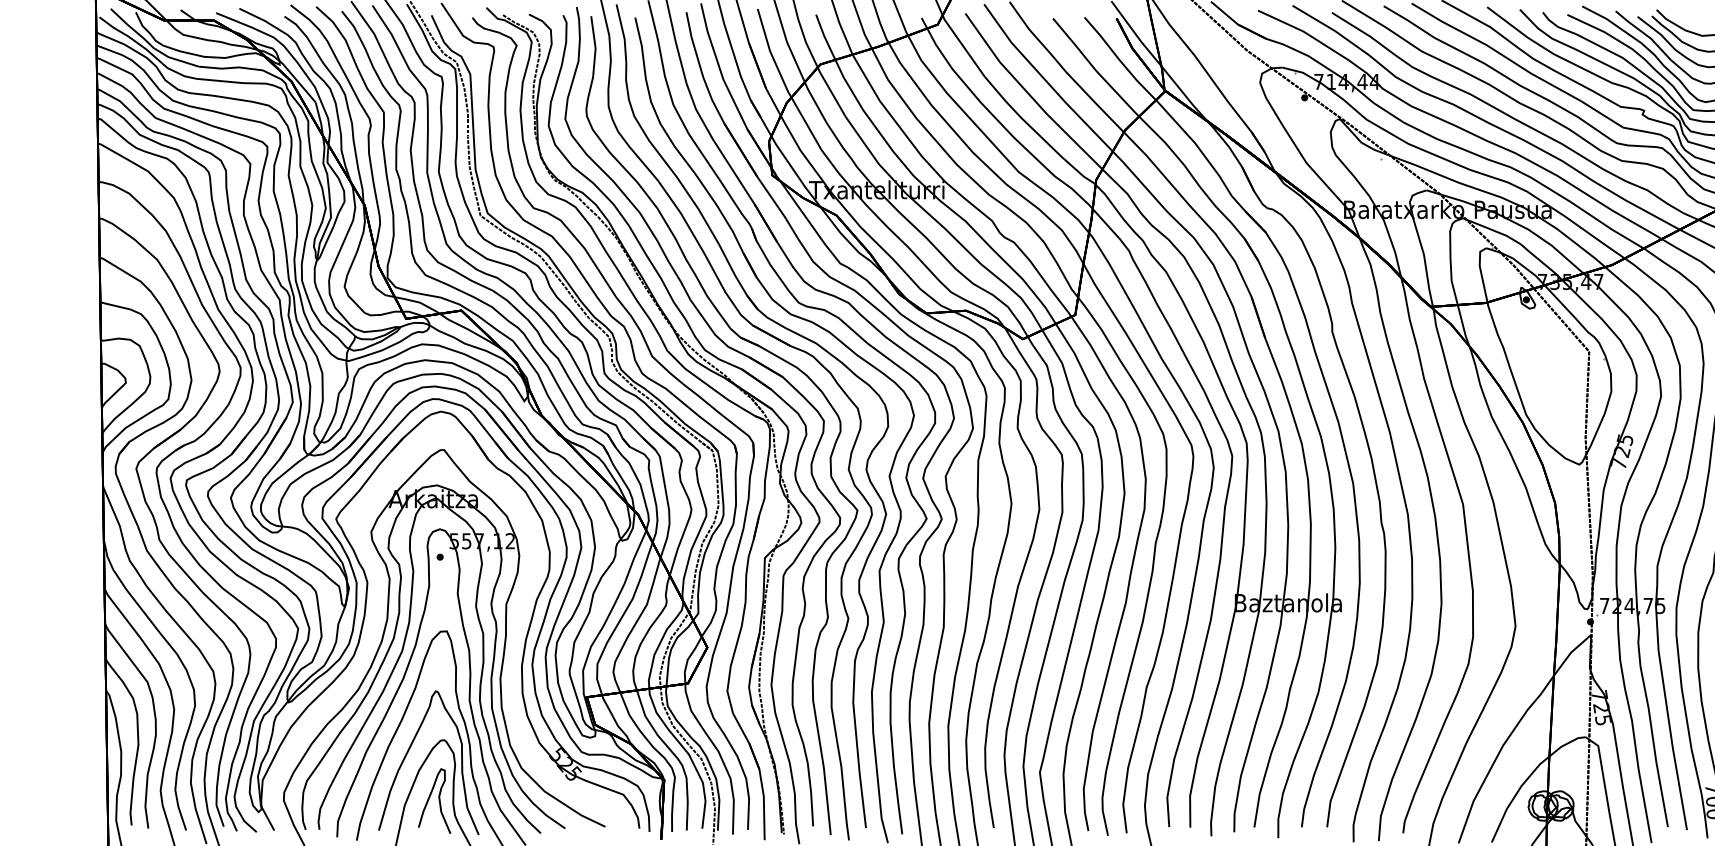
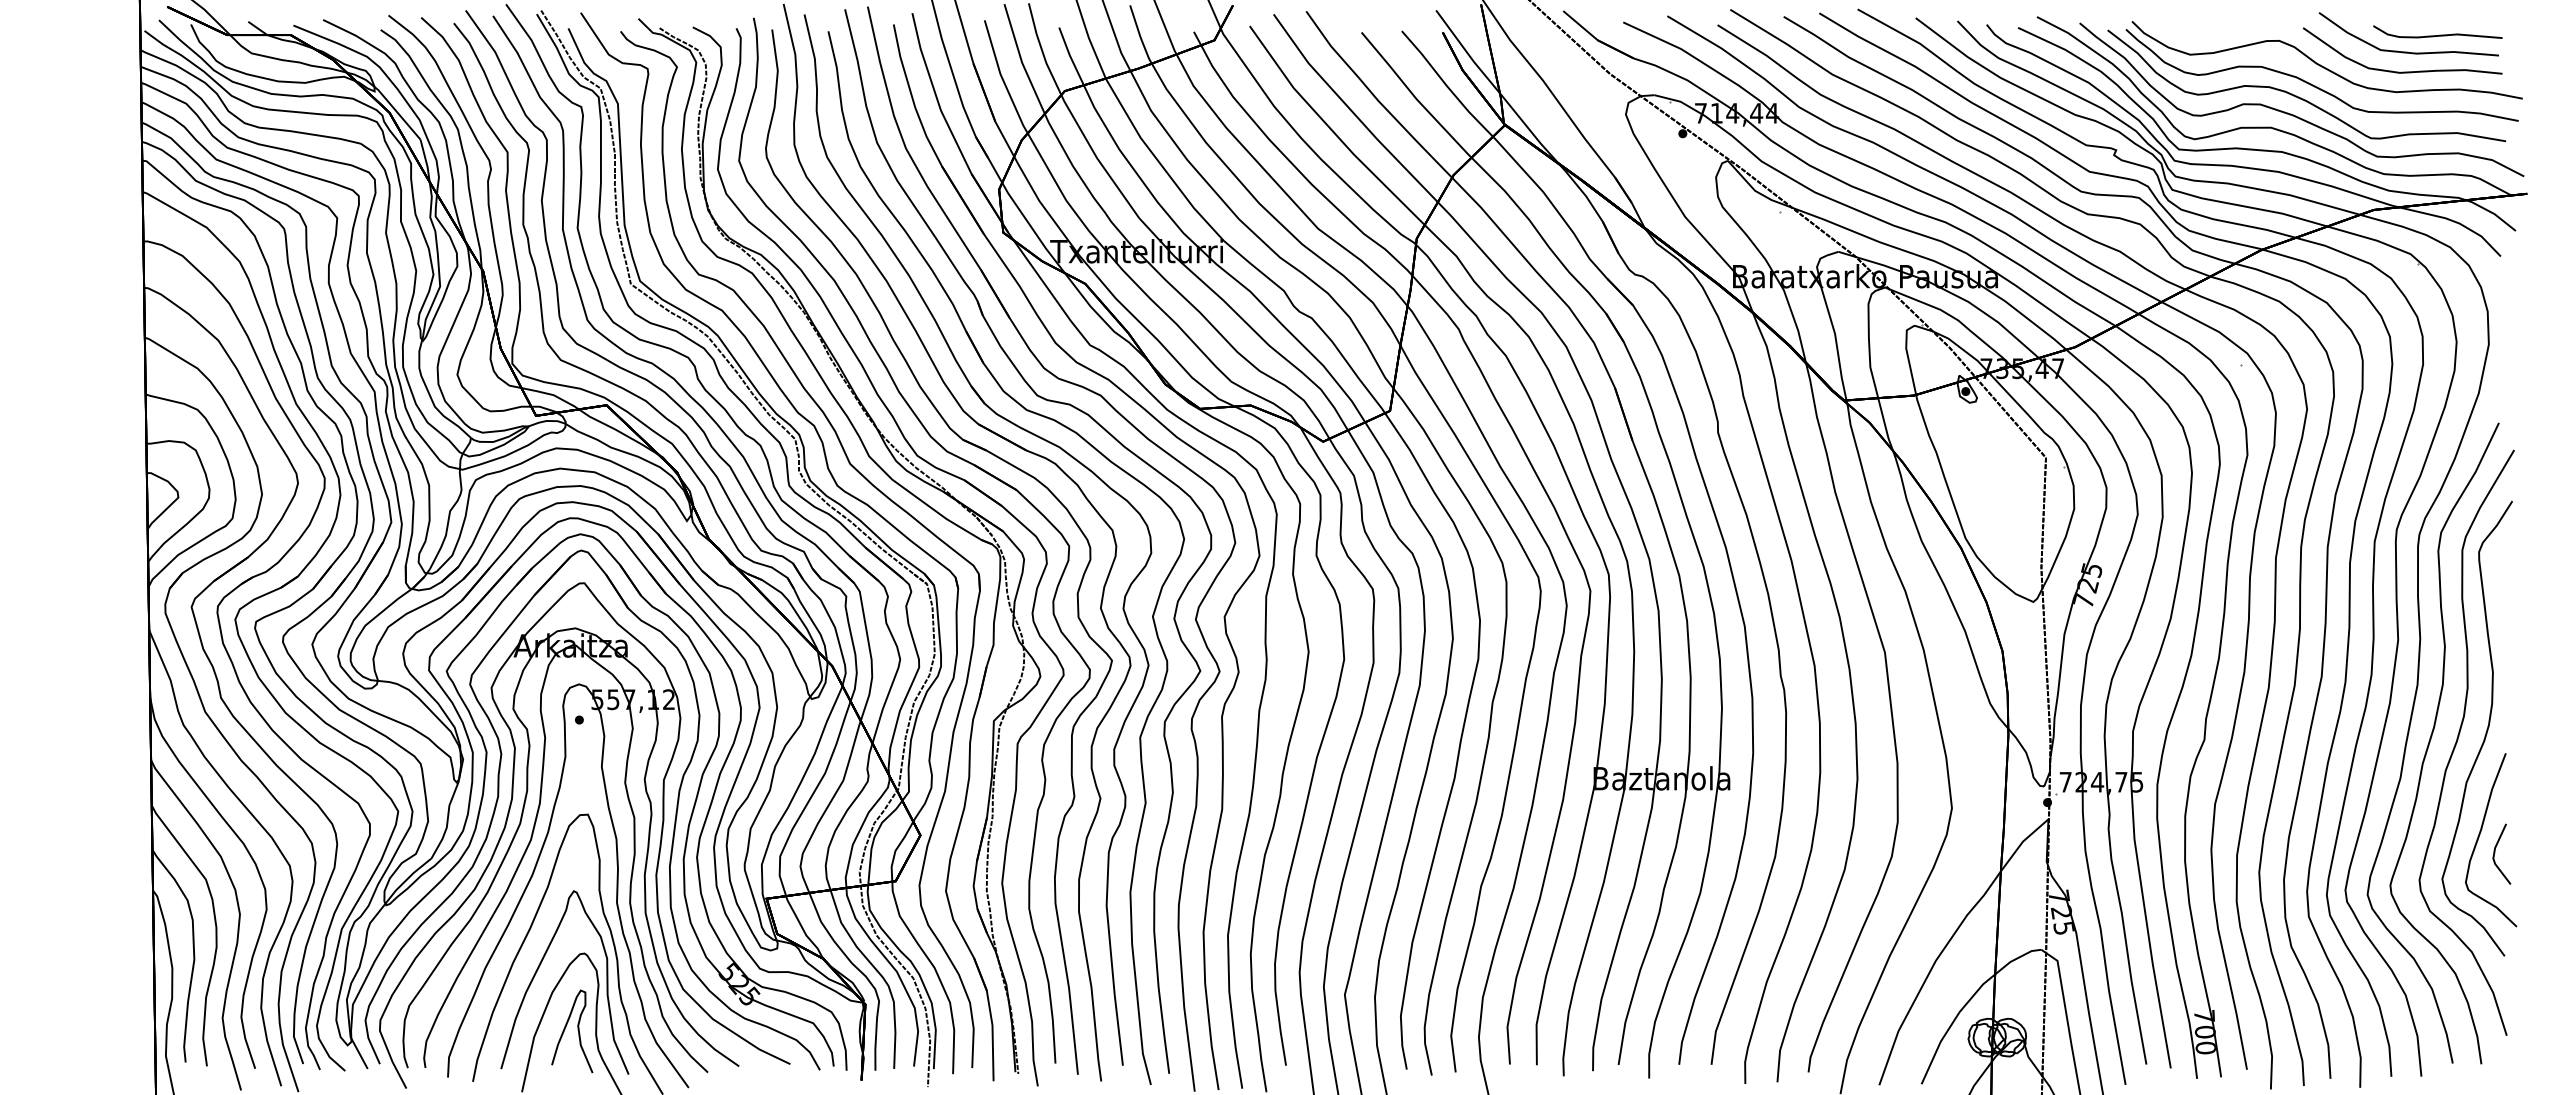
part: (514, 635) -> (674, 819), added

